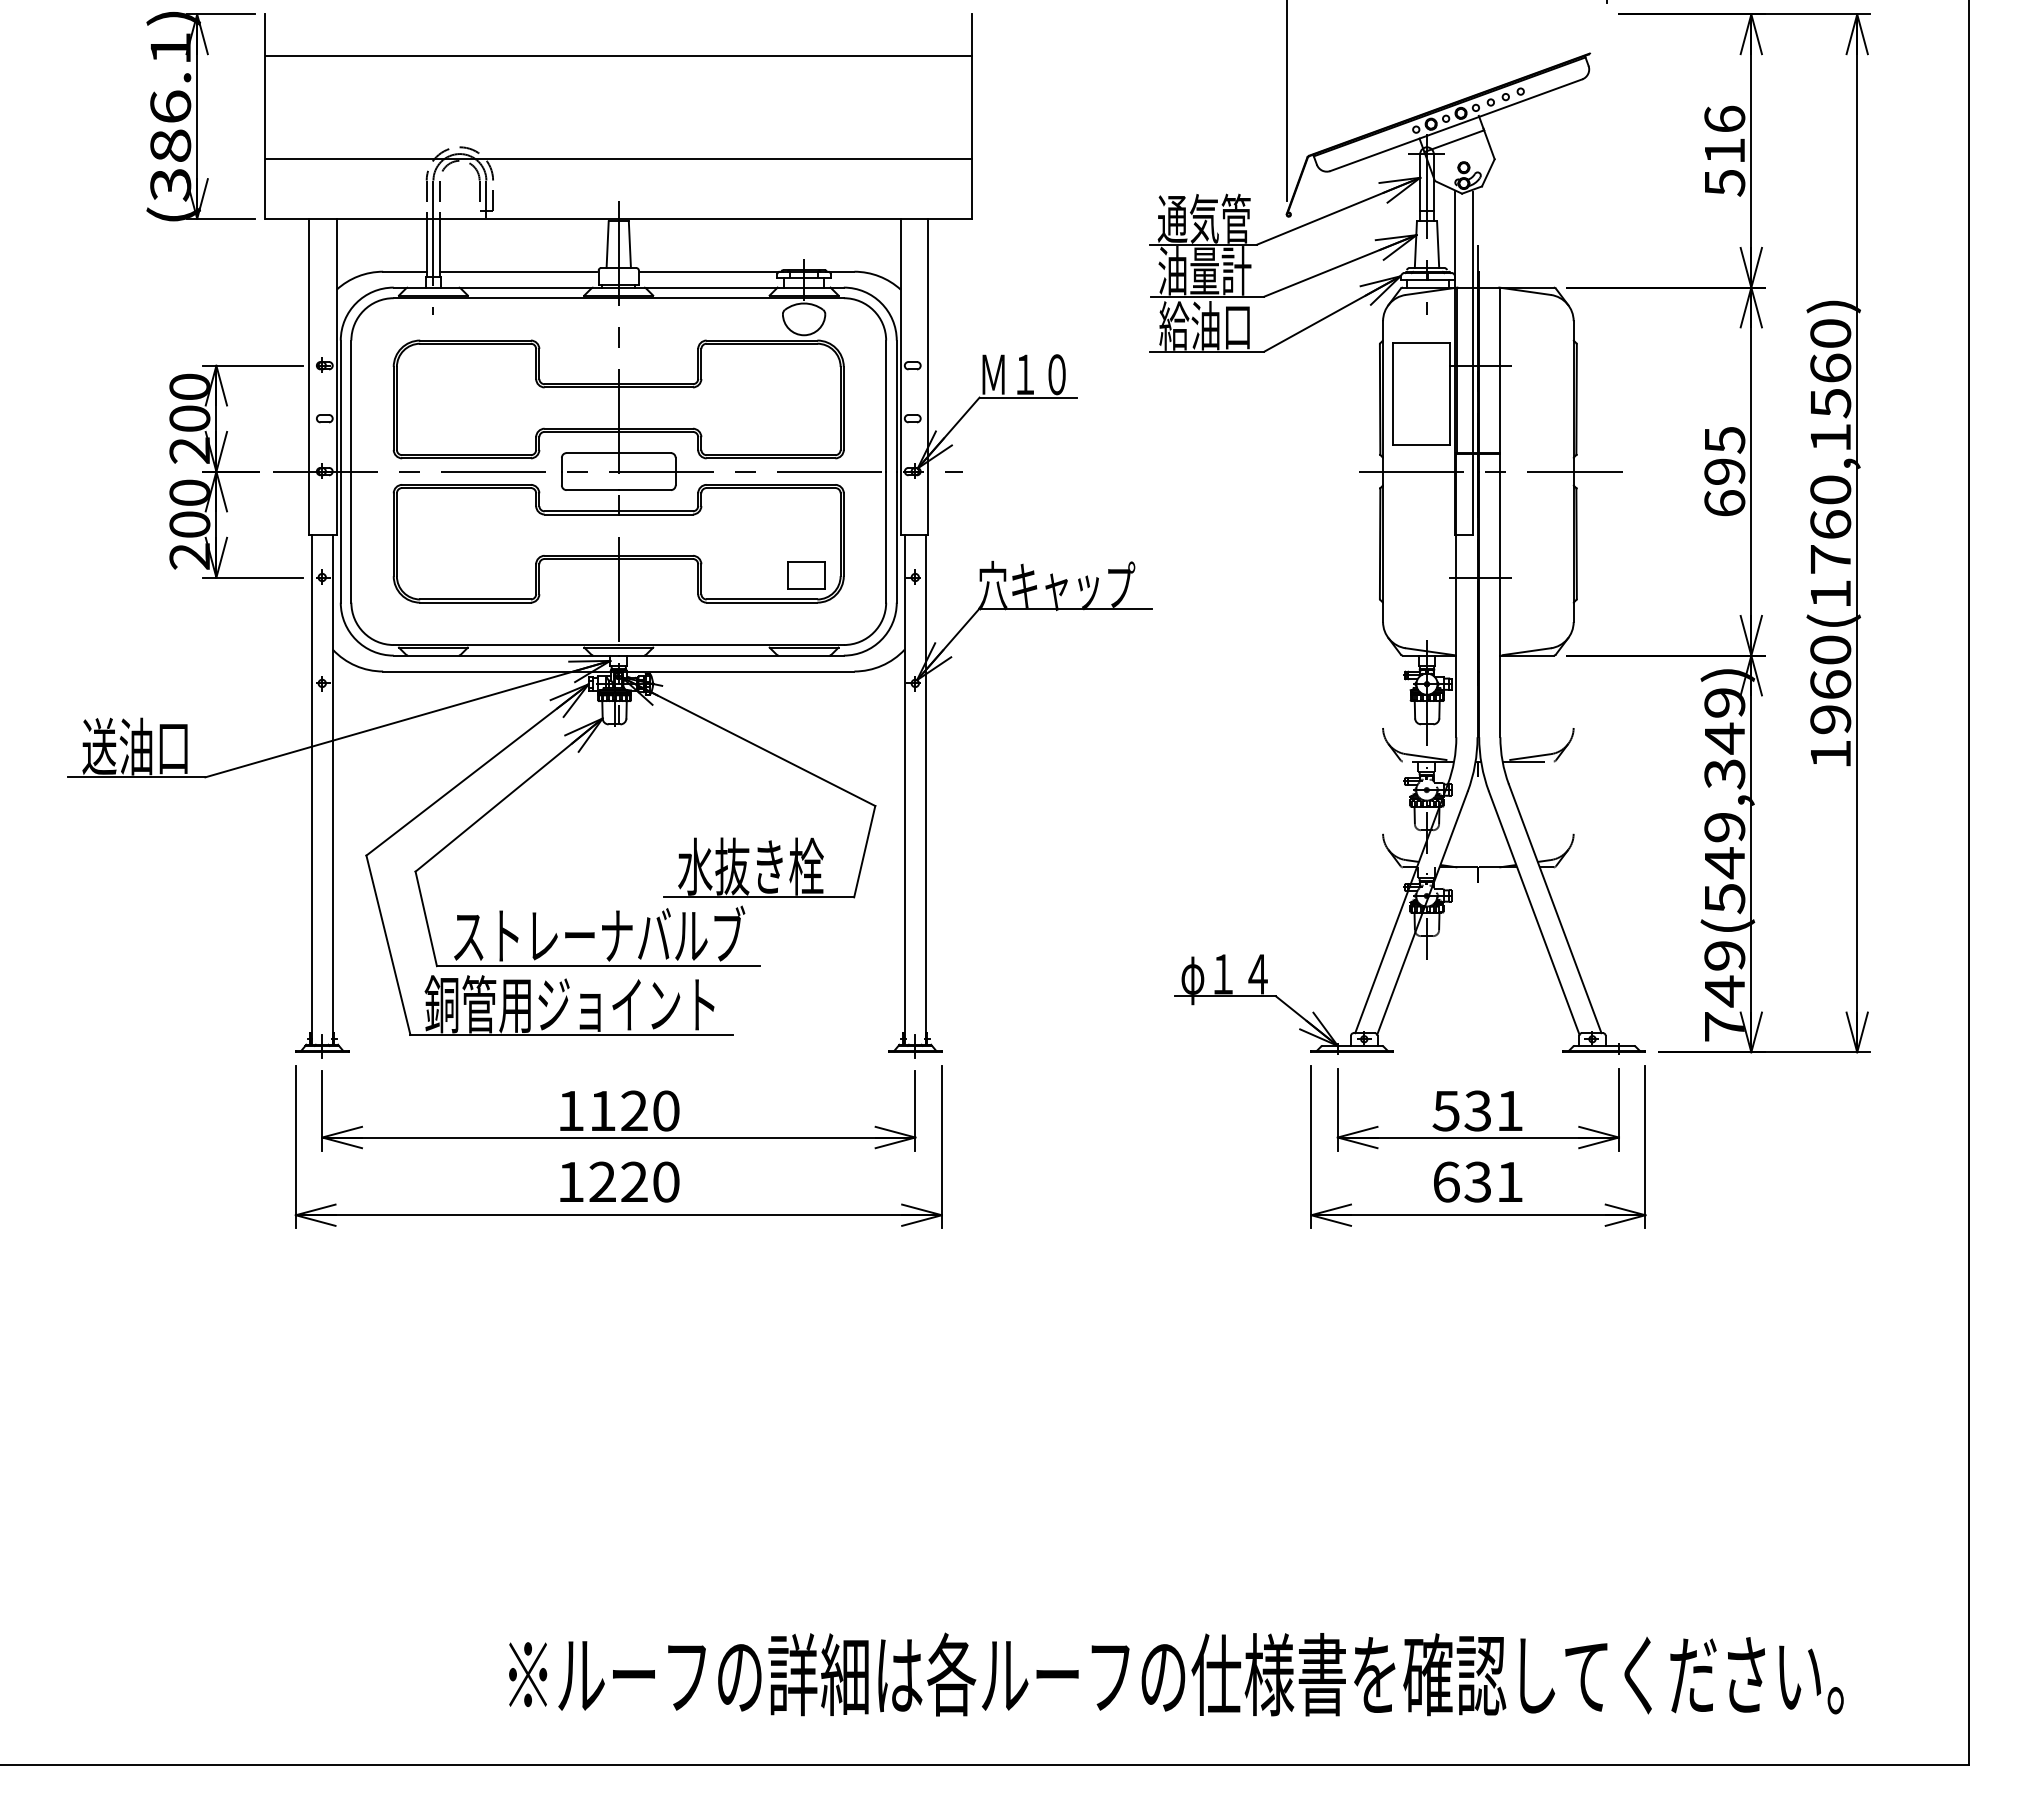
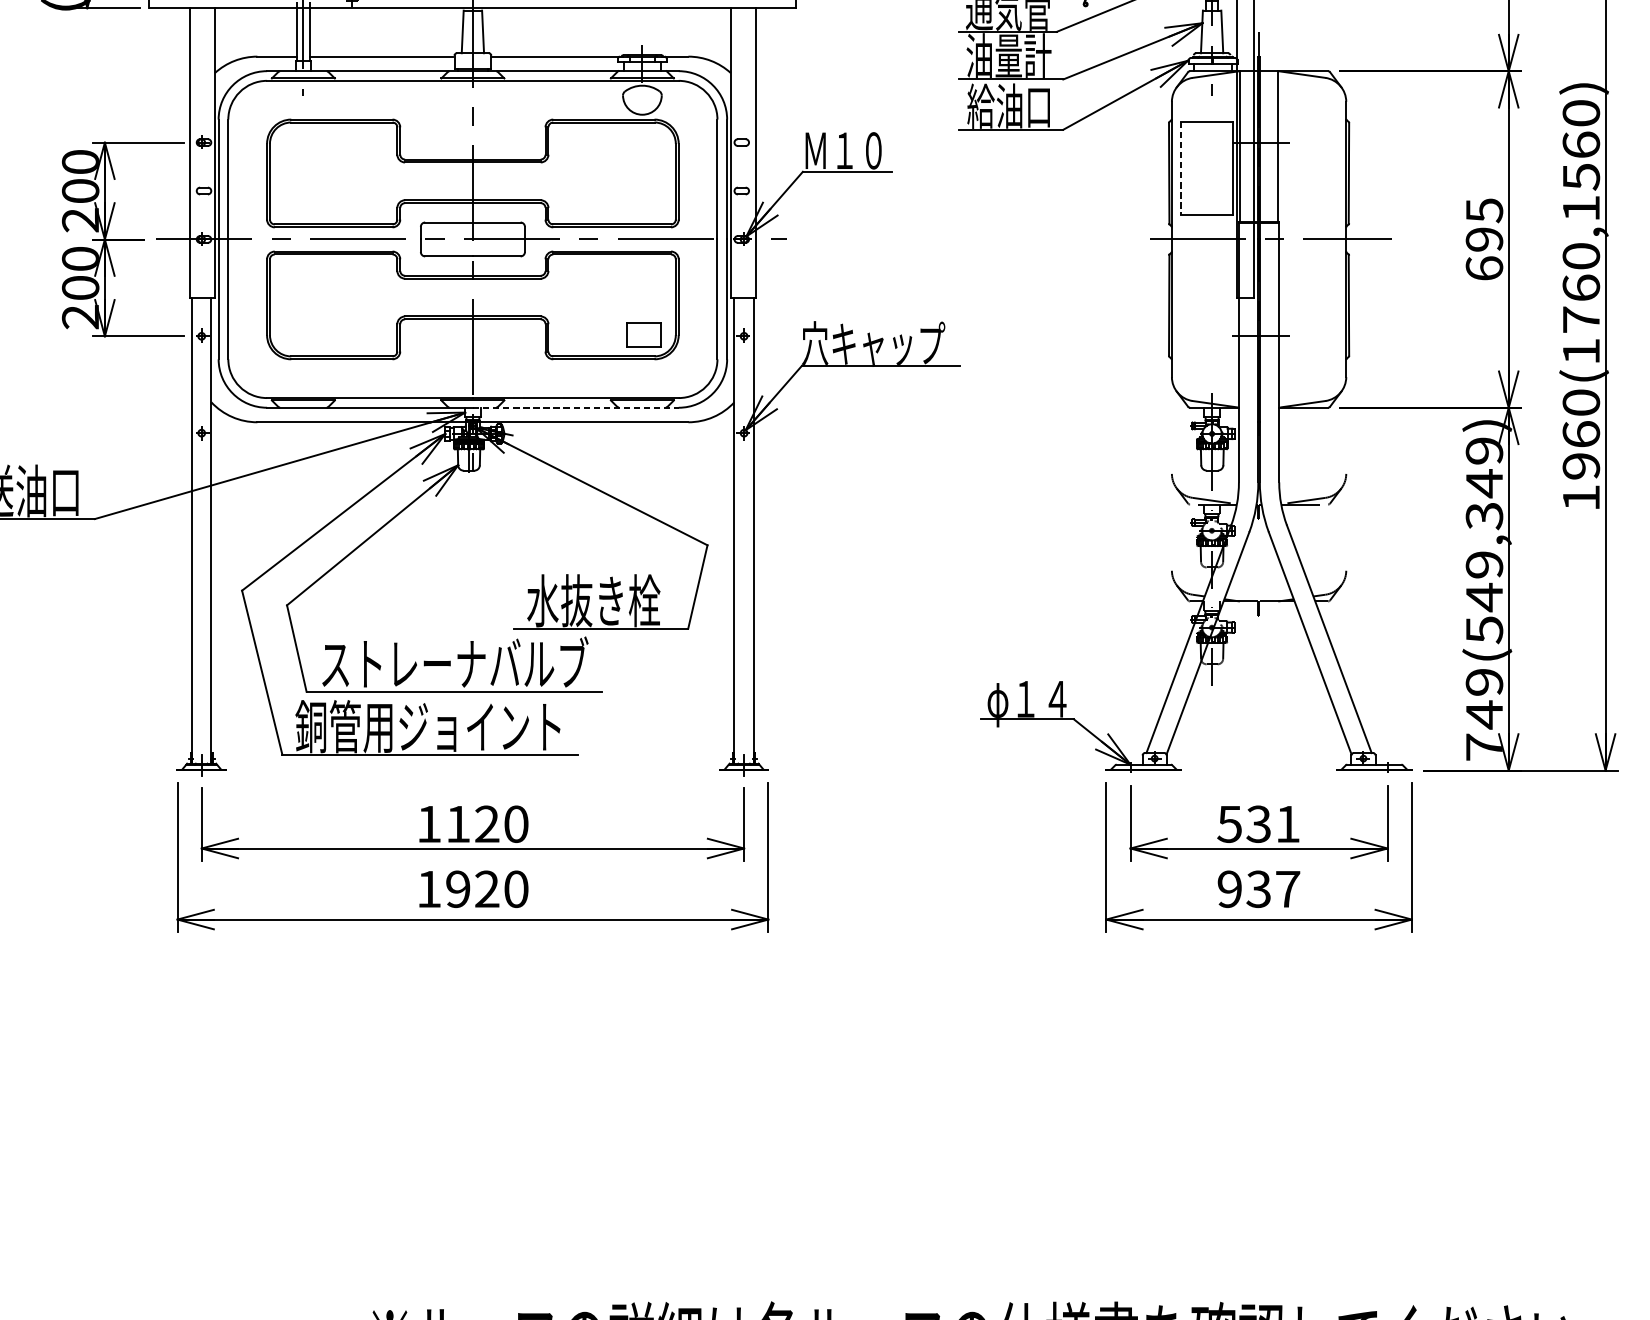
line: (1392, 394) -> (1180, 168), solid -> dashed
line: (731, 655) -> (576, 407), solid -> dashed
text: (1478, 1181) -> (1259, 888), 631 -> 937
text: (602, 1182) -> (458, 889), 1220 -> 1920

